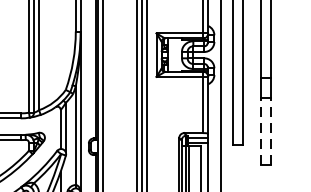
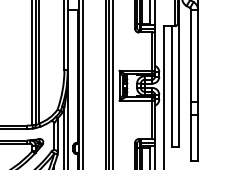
line: (261, 132) -> (191, 138), dashed -> solid
line: (271, 132) -> (198, 138), dashed -> solid

